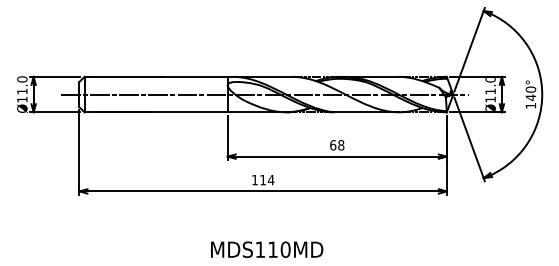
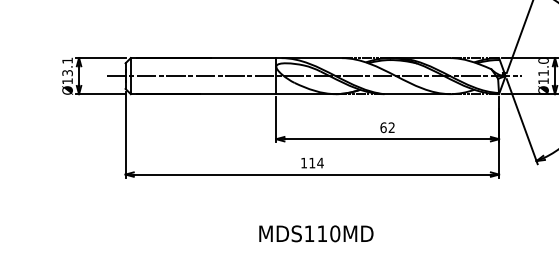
text: (22, 85) -> (67, 66), Ø11.0 -> Ø13.1
text: (341, 145) -> (391, 127), 68 -> 62

